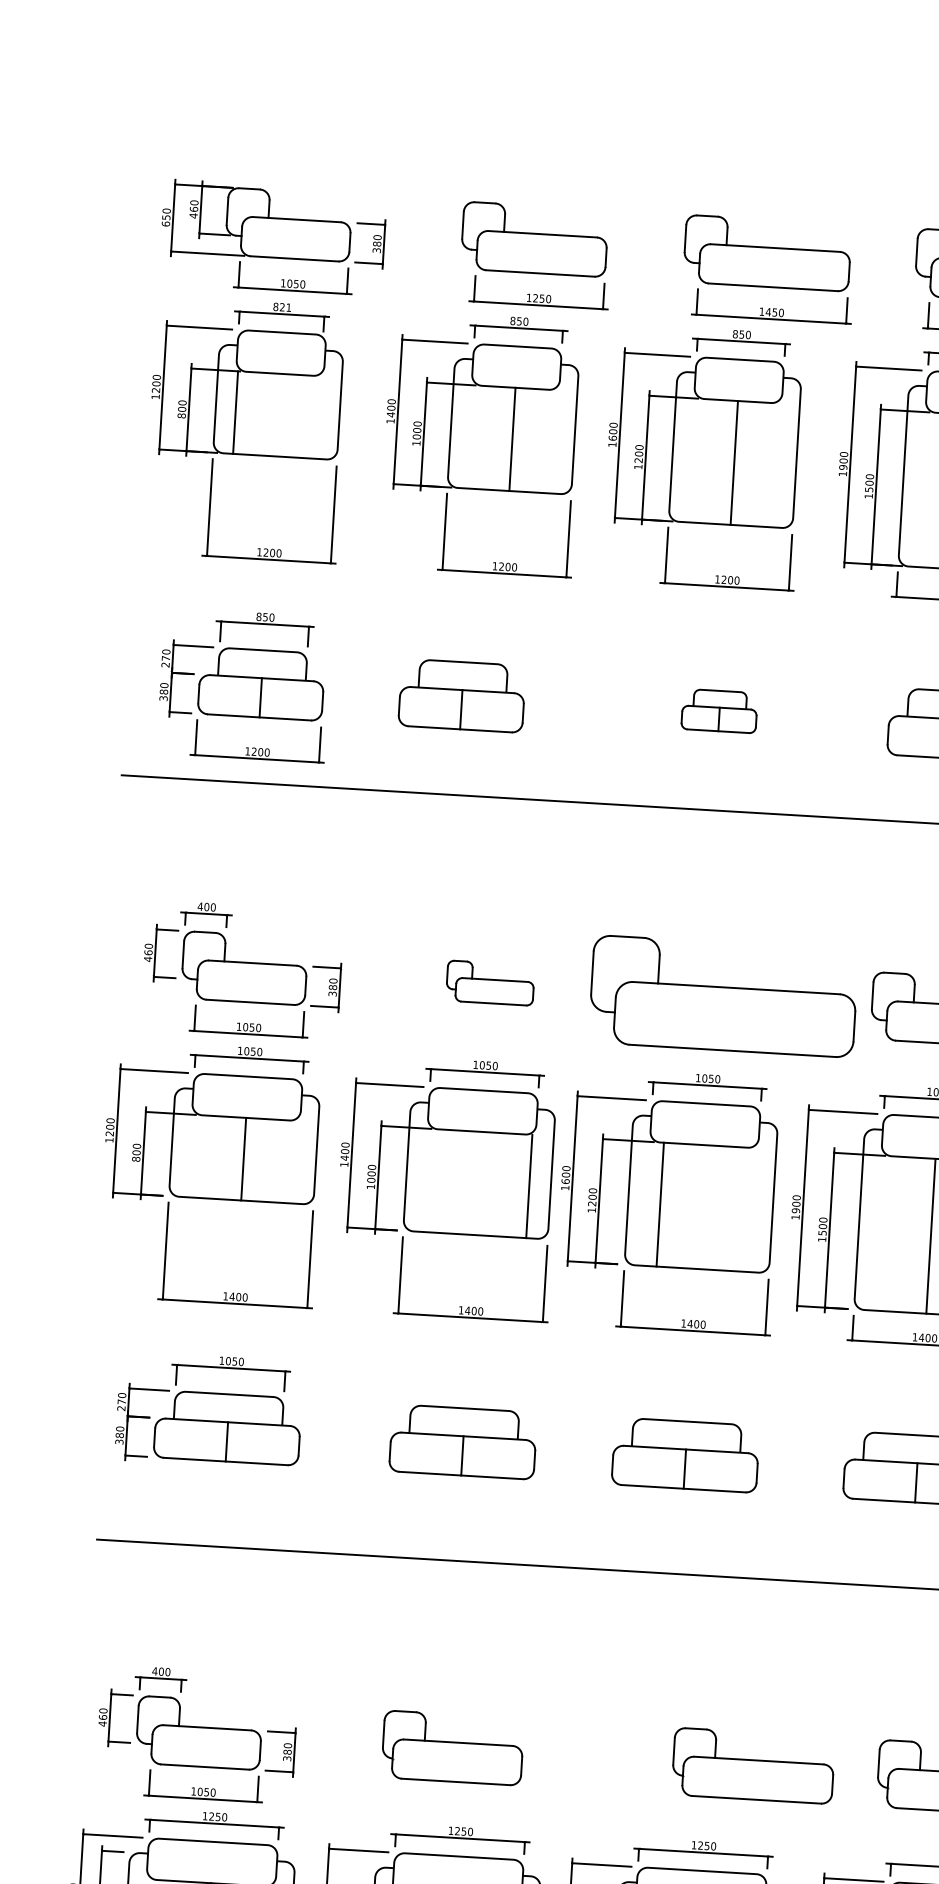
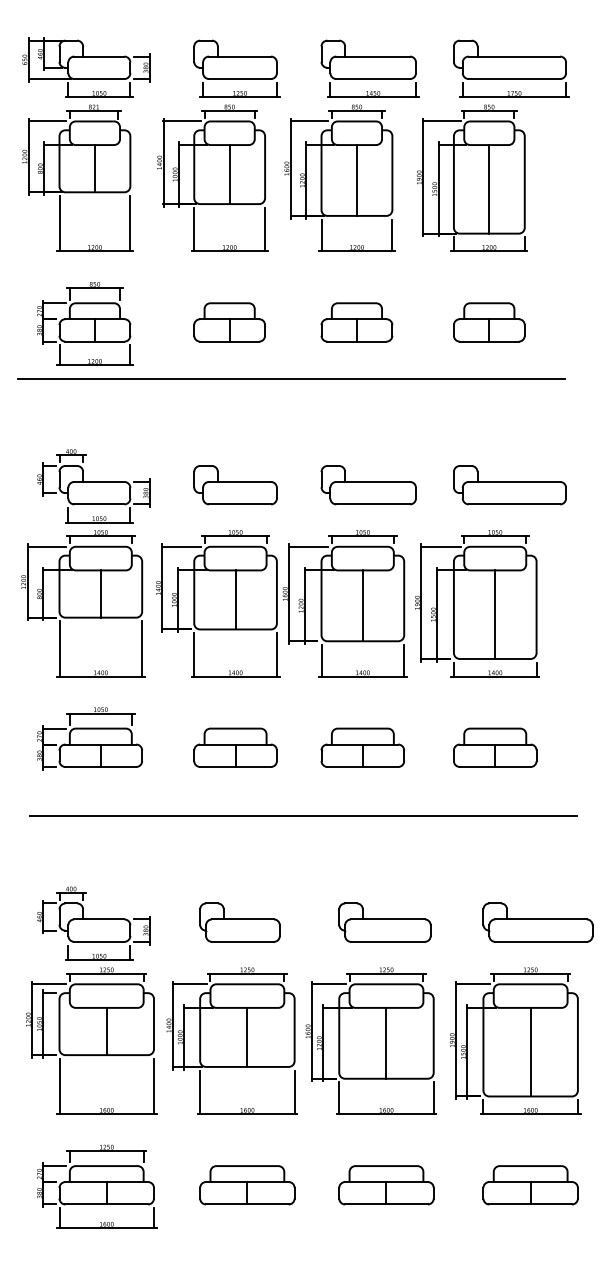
line: (234, 412) -> (94, 168), moved
part: (461, 695) -> (229, 322), moved
part: (718, 711) -> (356, 322), size x1.67
part: (490, 983) -> (235, 485), size x1.67
part: (722, 997) -> (368, 485), size x0.62
line: (529, 1185) -> (235, 599), moved
line: (659, 1204) -> (362, 605), moved
part: (752, 1765) -> (384, 922), moved

